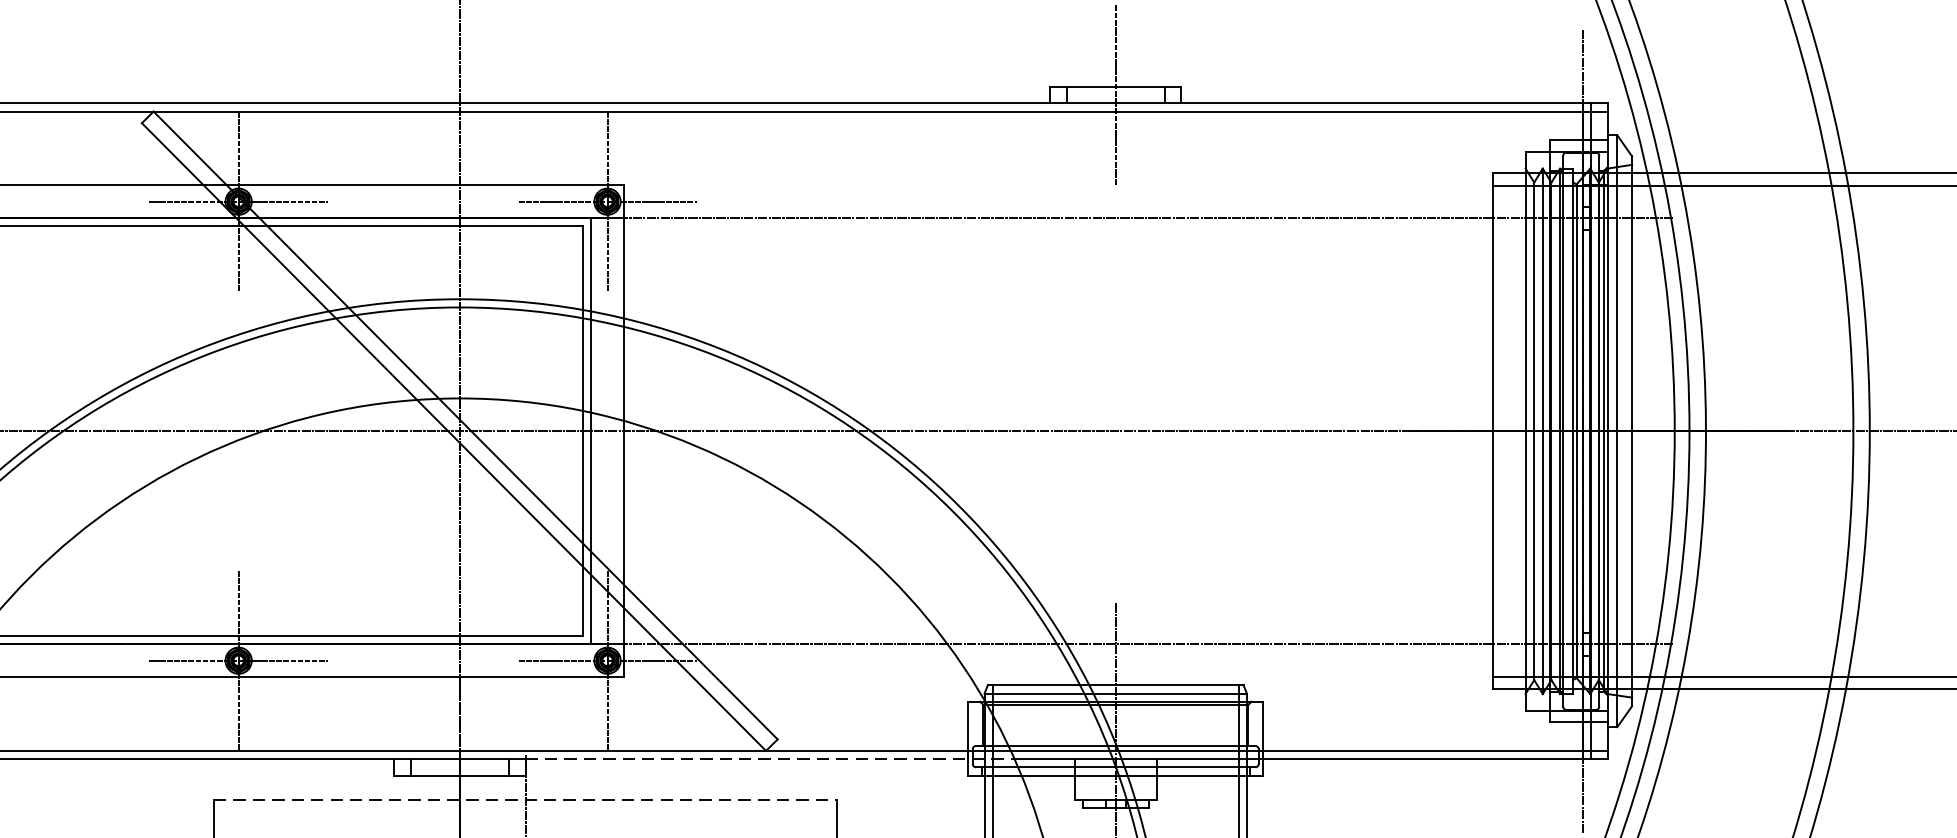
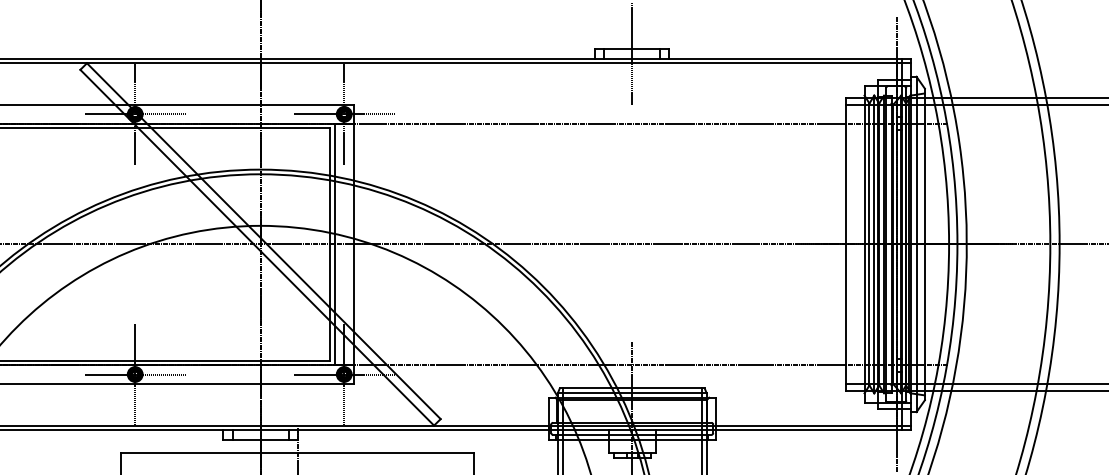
line: (770, 759) -> (436, 430), dashed -> solid
line: (525, 800) -> (297, 453), dashed -> solid

